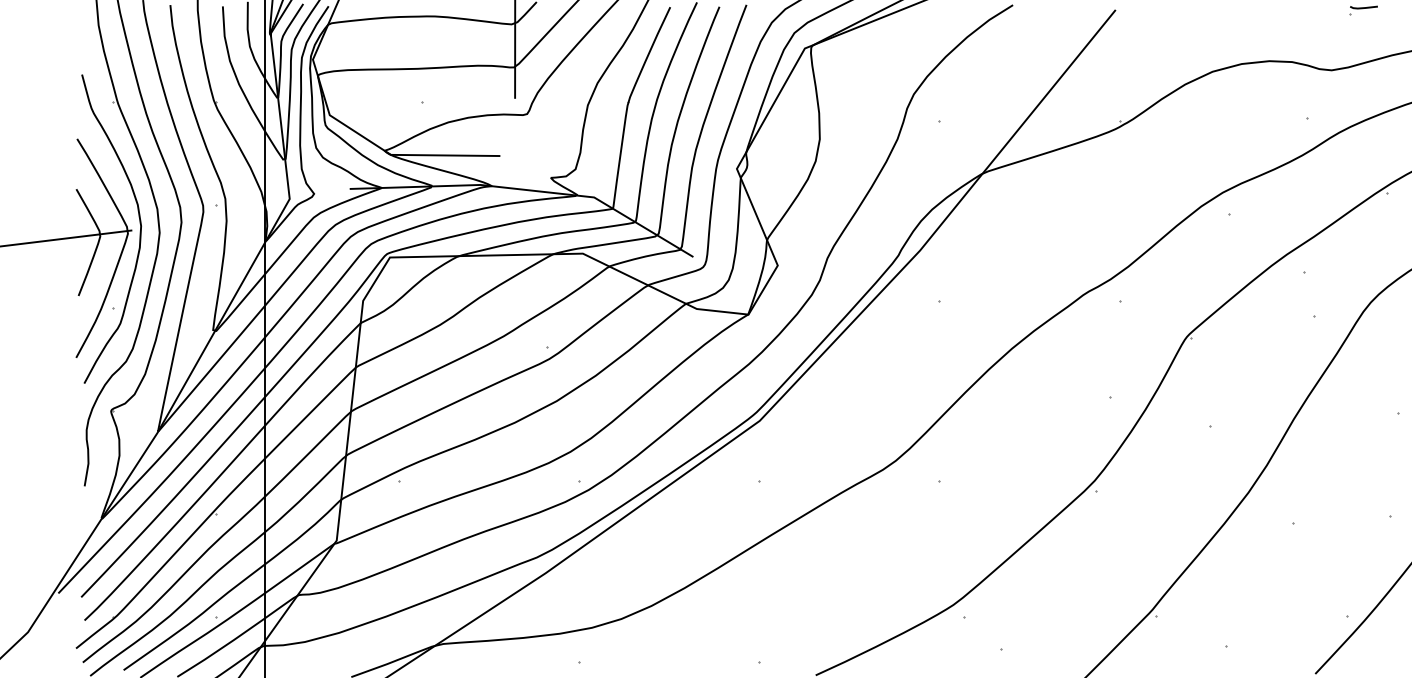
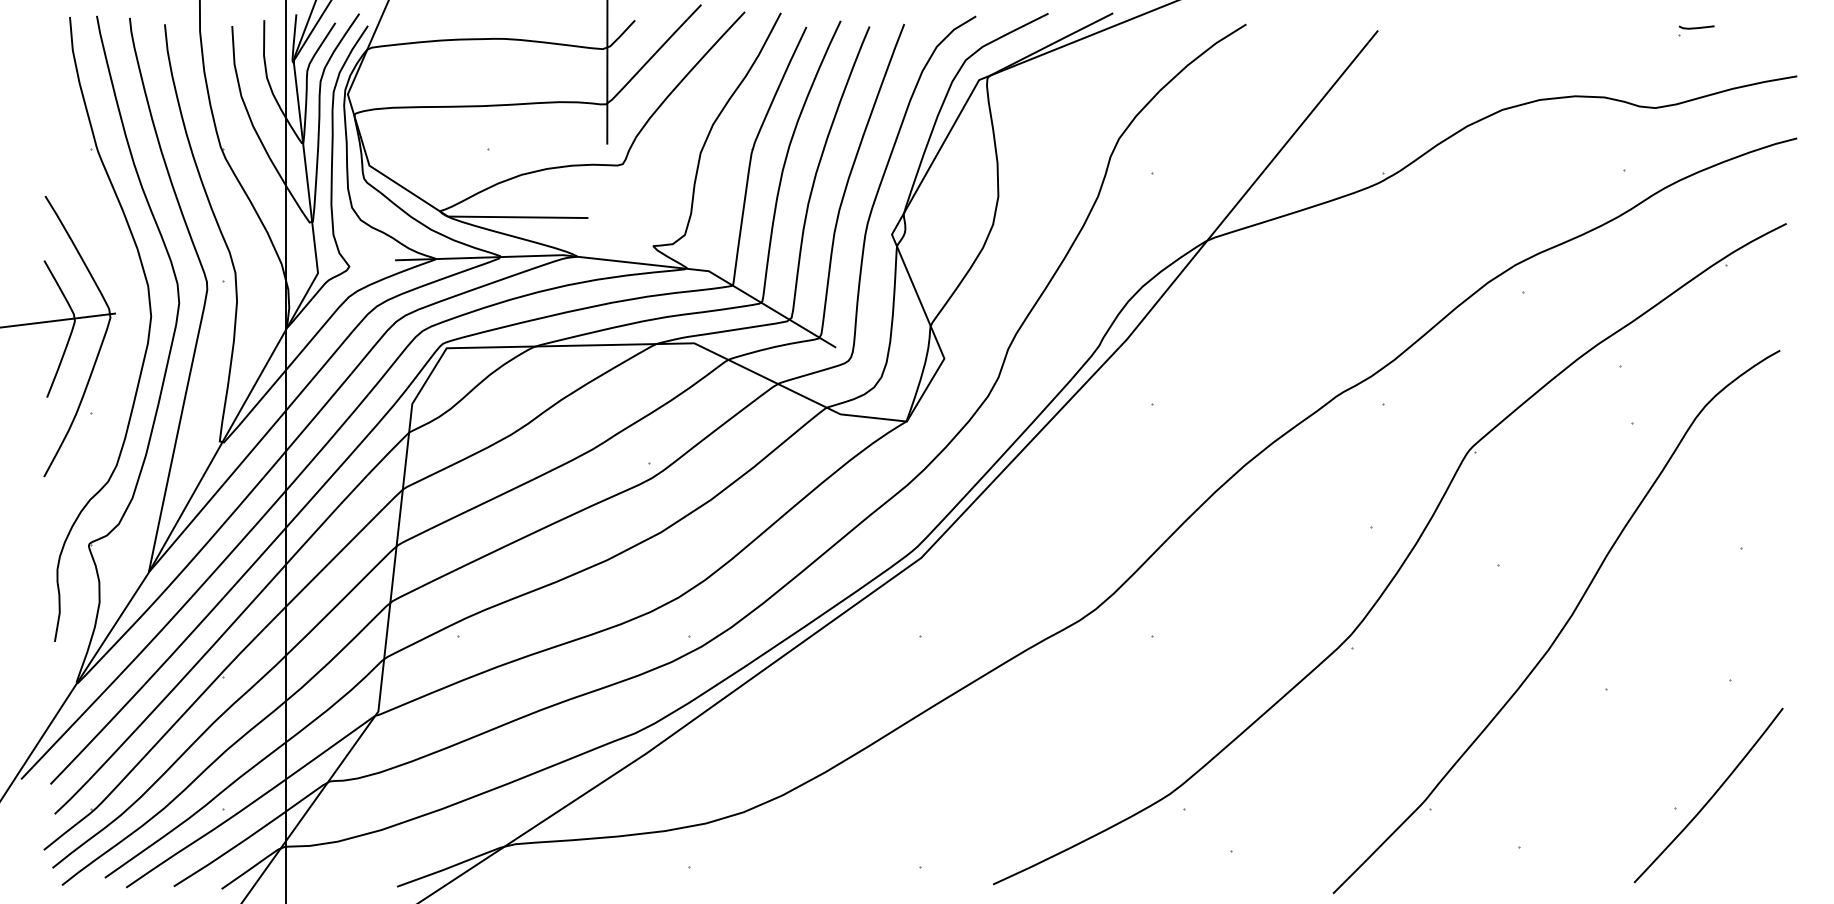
curve: (139, 233) -> (125, 317), removed

